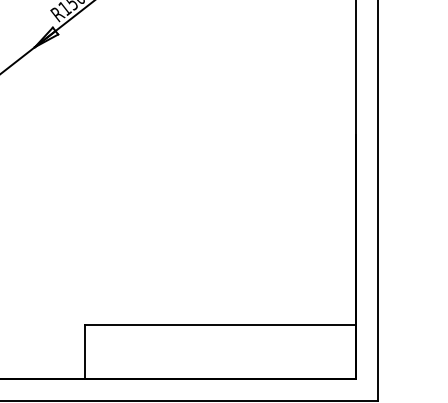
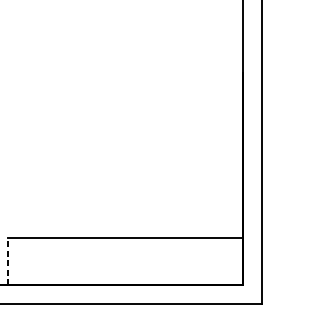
line: (85, 351) -> (8, 261), solid -> dashed

